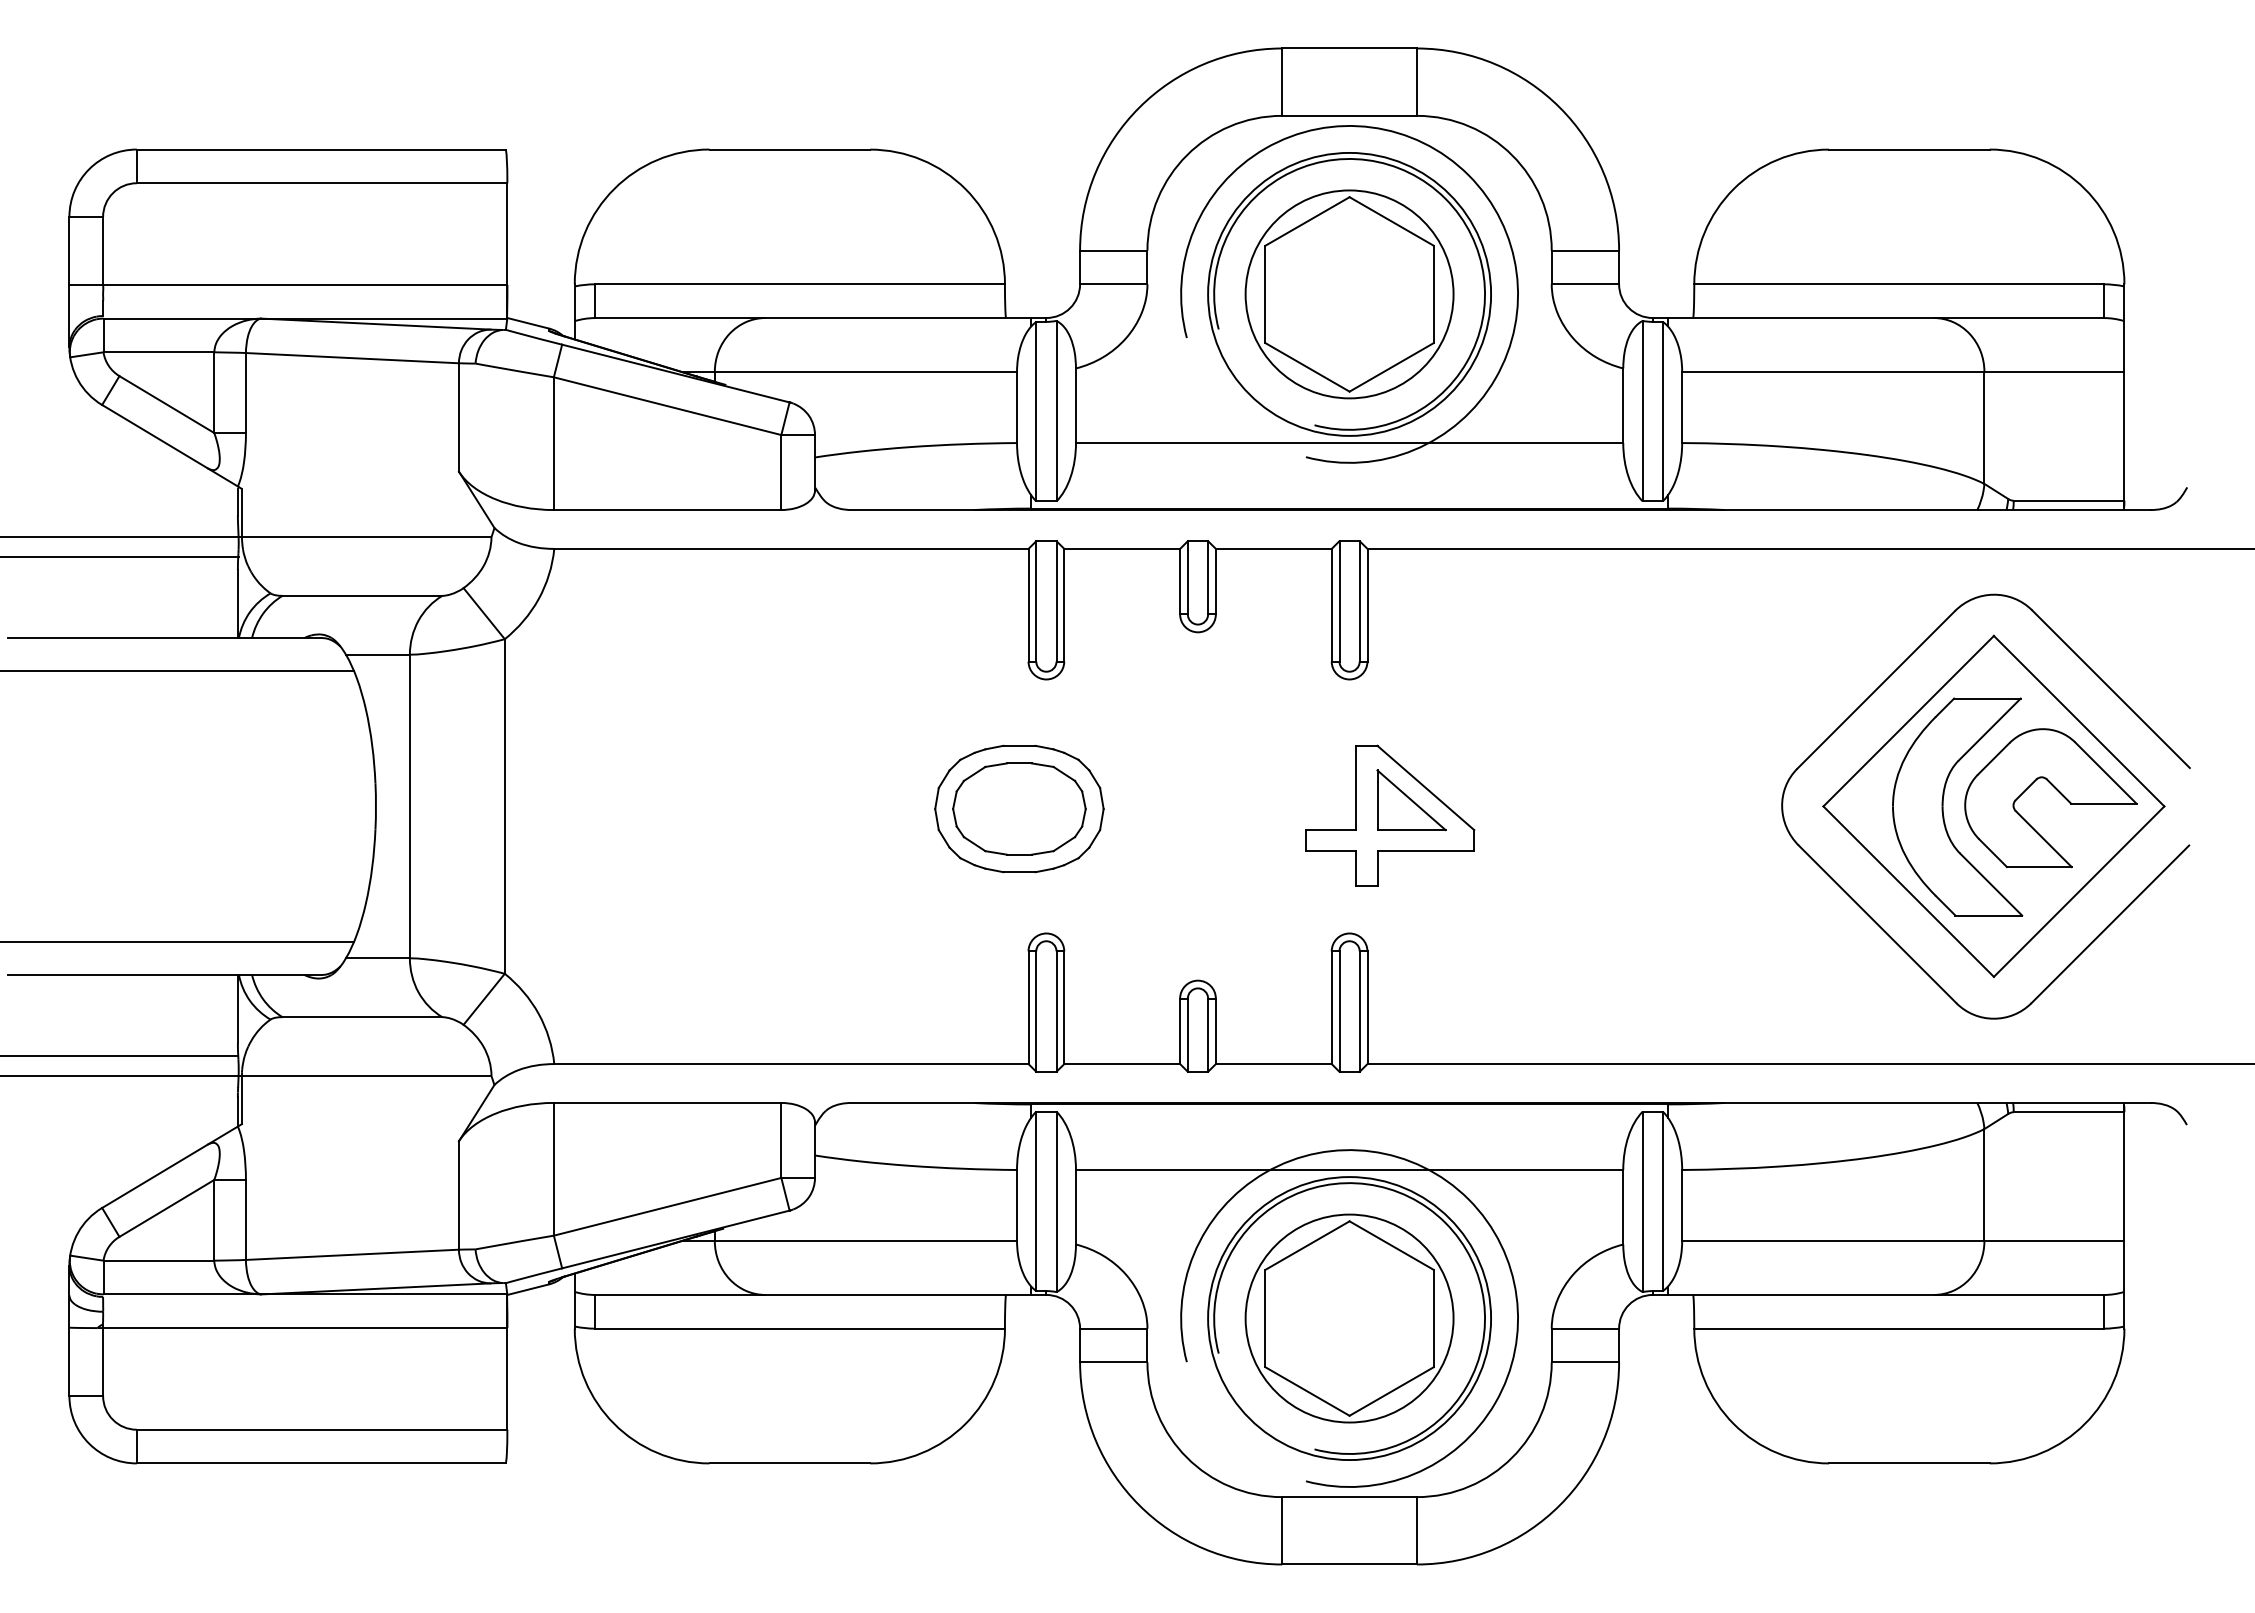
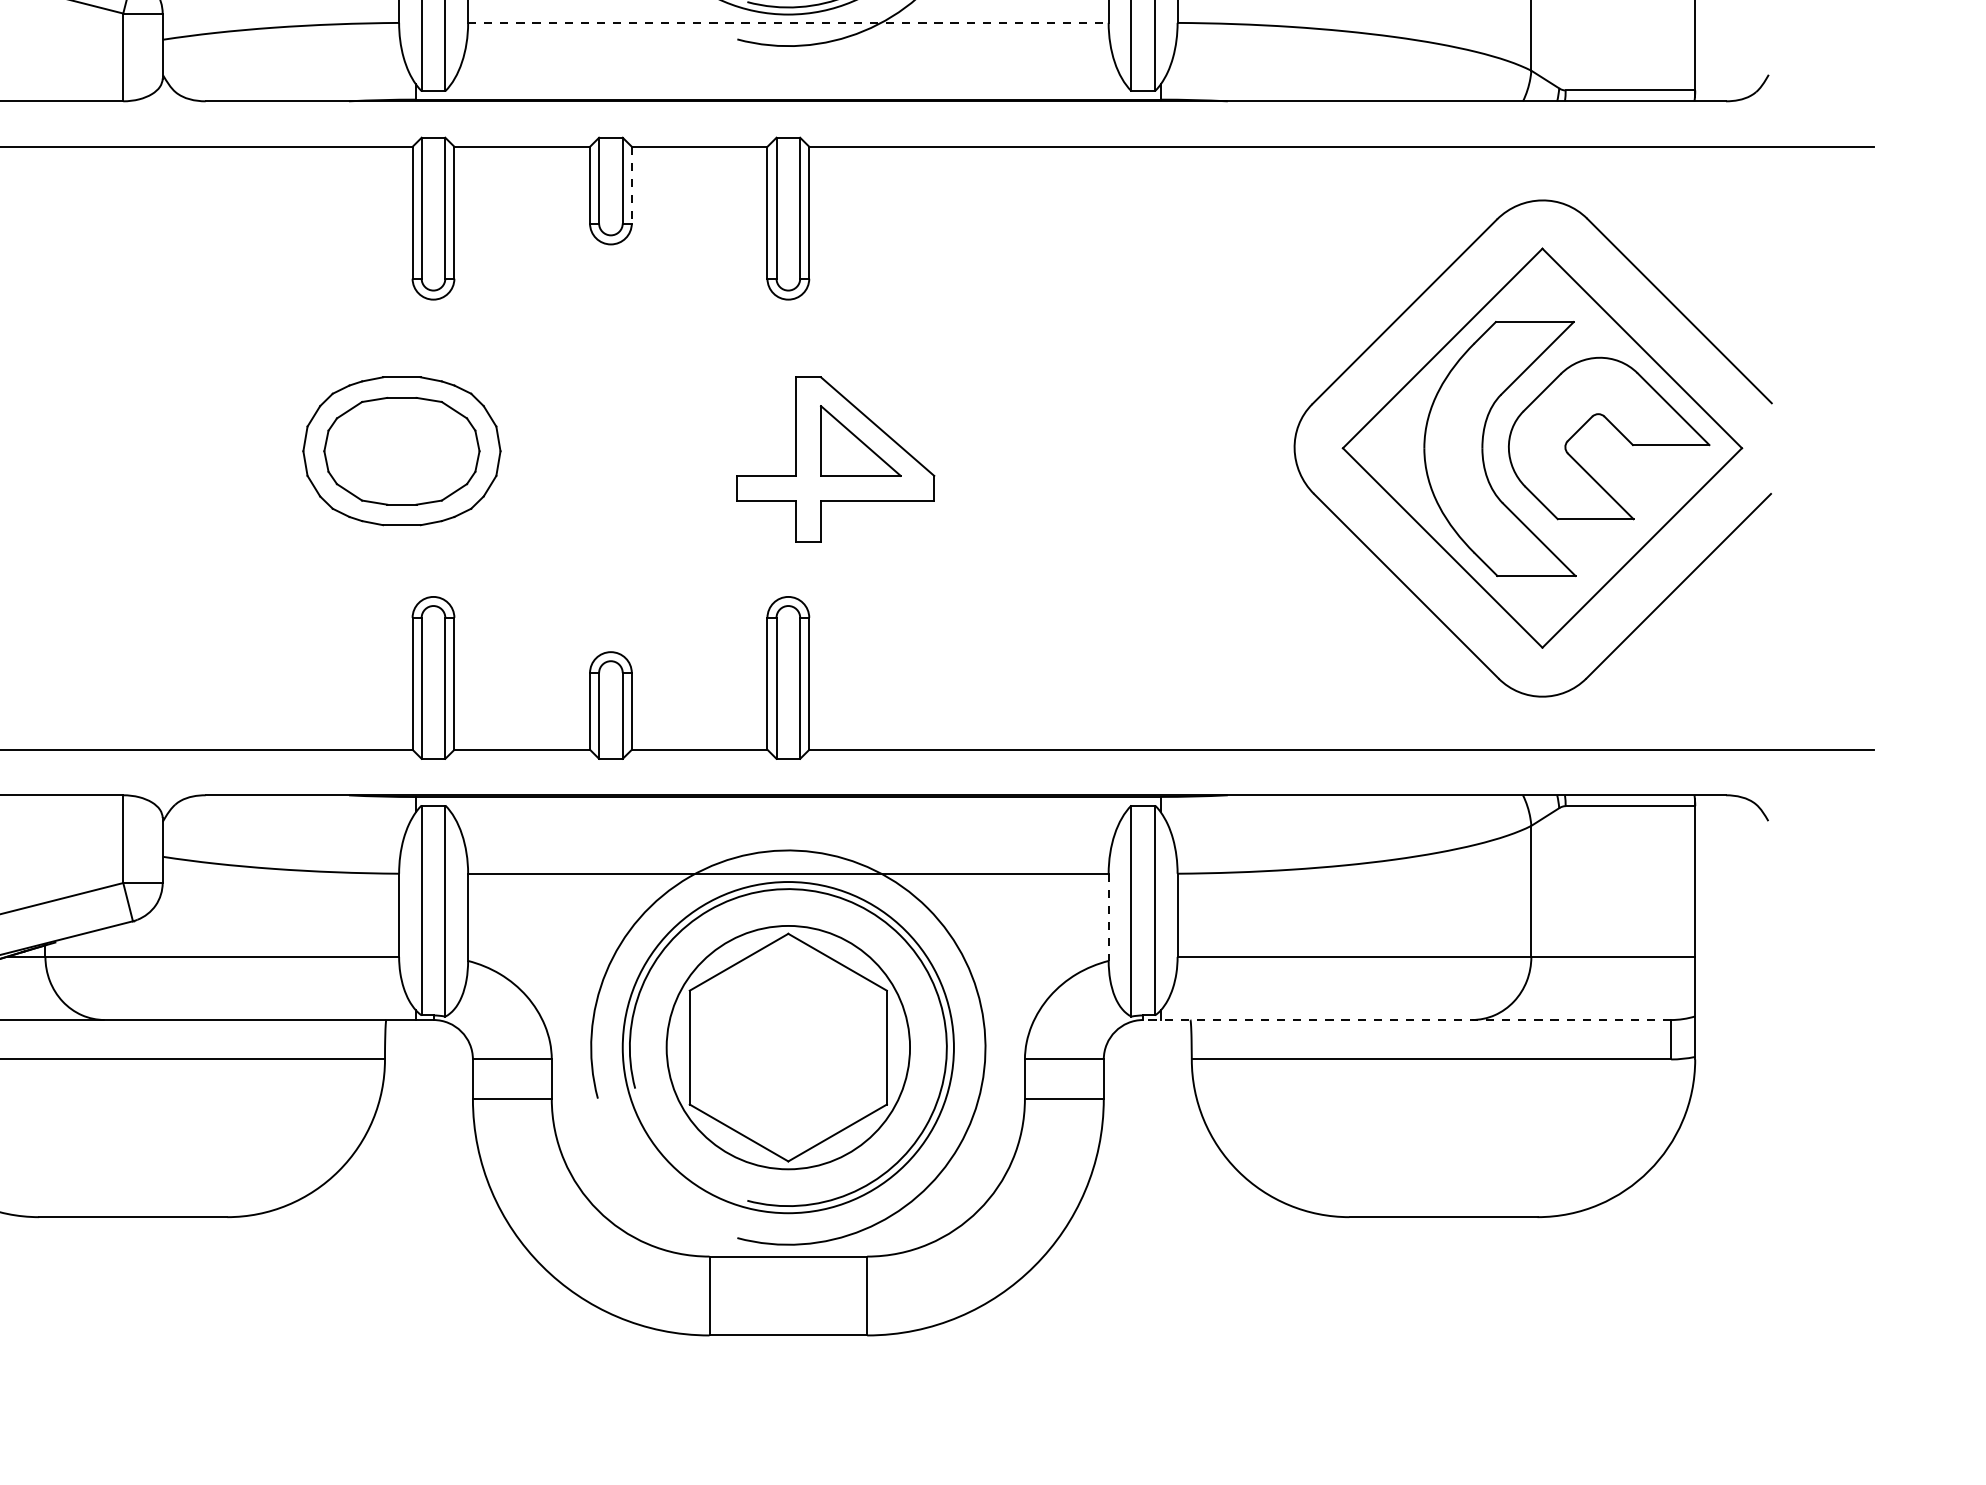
line: (1349, 442) -> (788, 22), solid -> dashed
line: (1215, 581) -> (631, 184), solid -> dashed
line: (1623, 1207) -> (1108, 917), solid -> dashed
line: (1878, 1294) -> (1407, 1019), solid -> dashed

